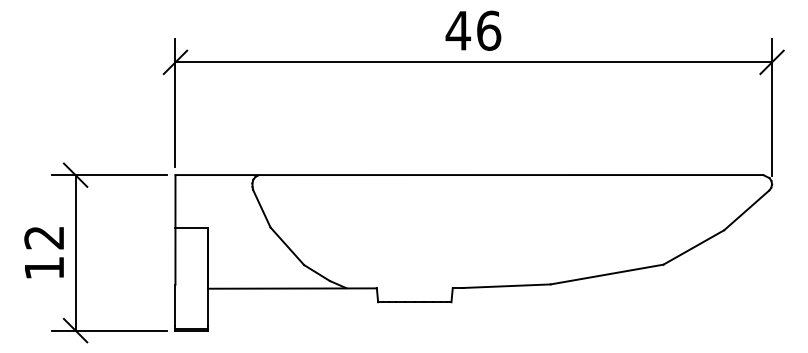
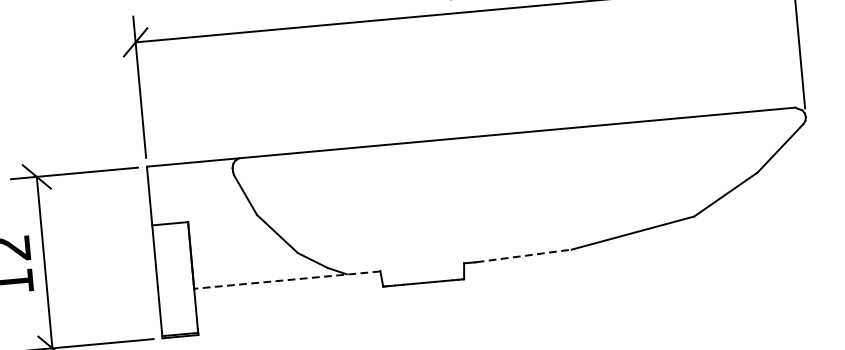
line: (507, 286) -> (524, 256), solid -> dashed
line: (291, 288) -> (286, 280), solid -> dashed

